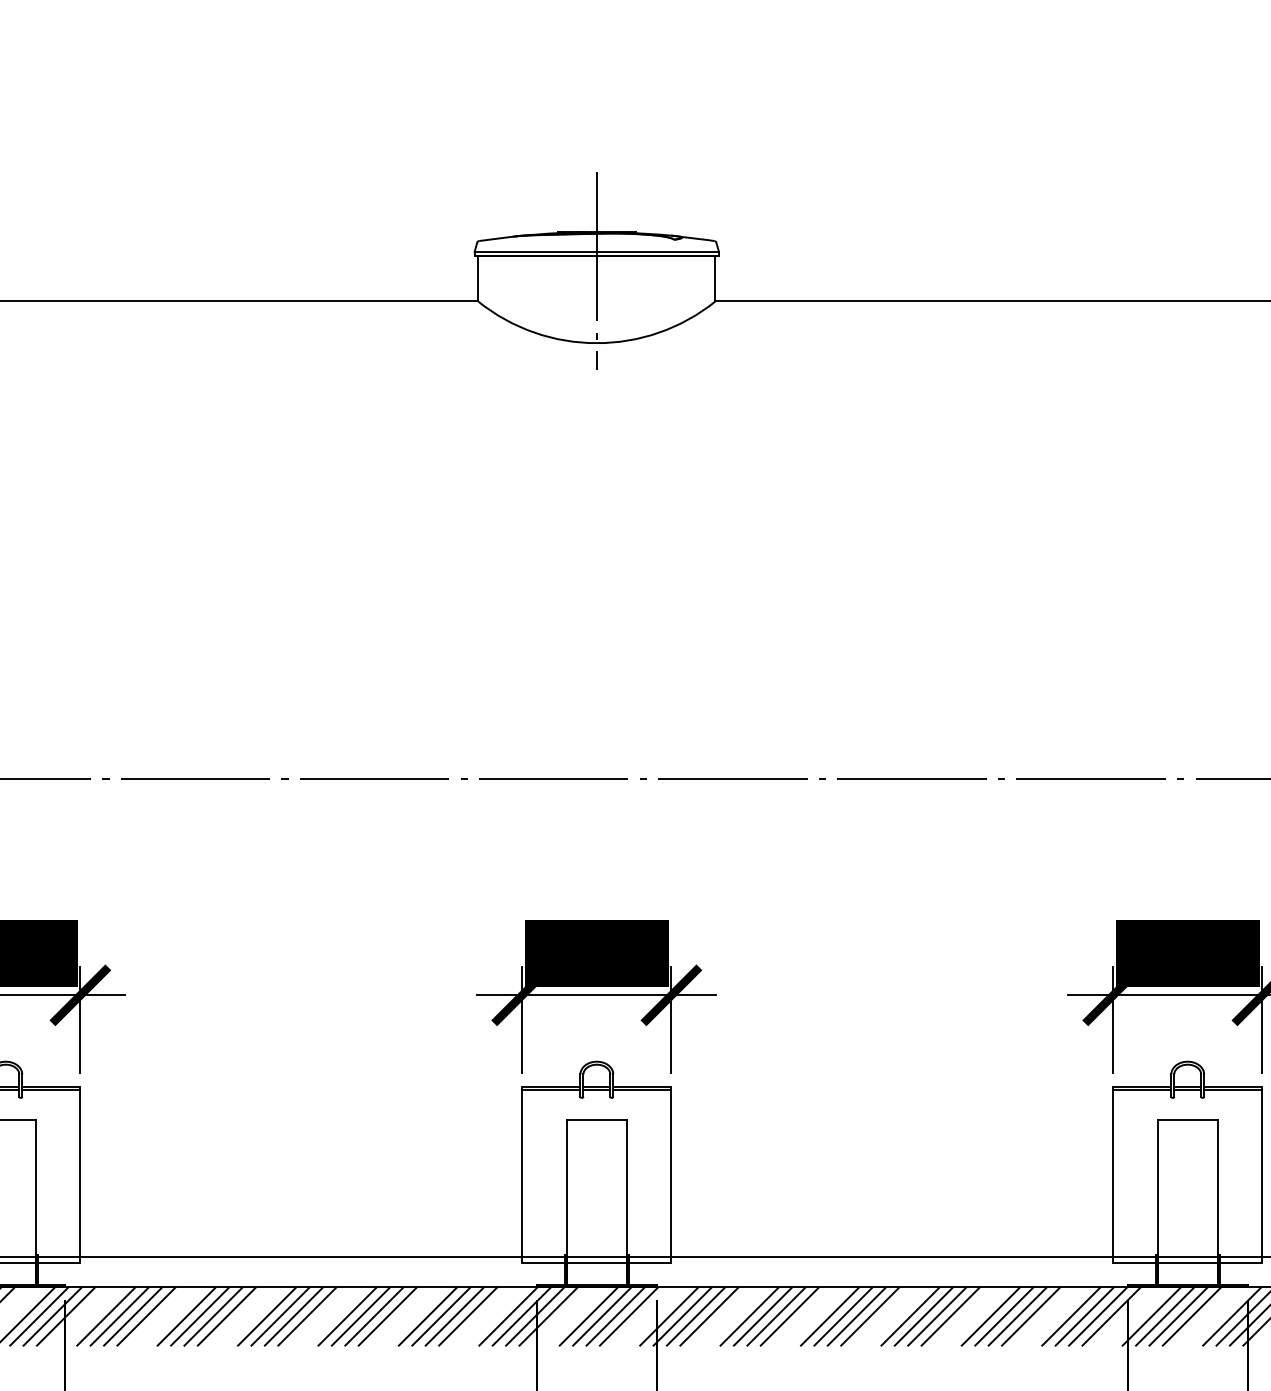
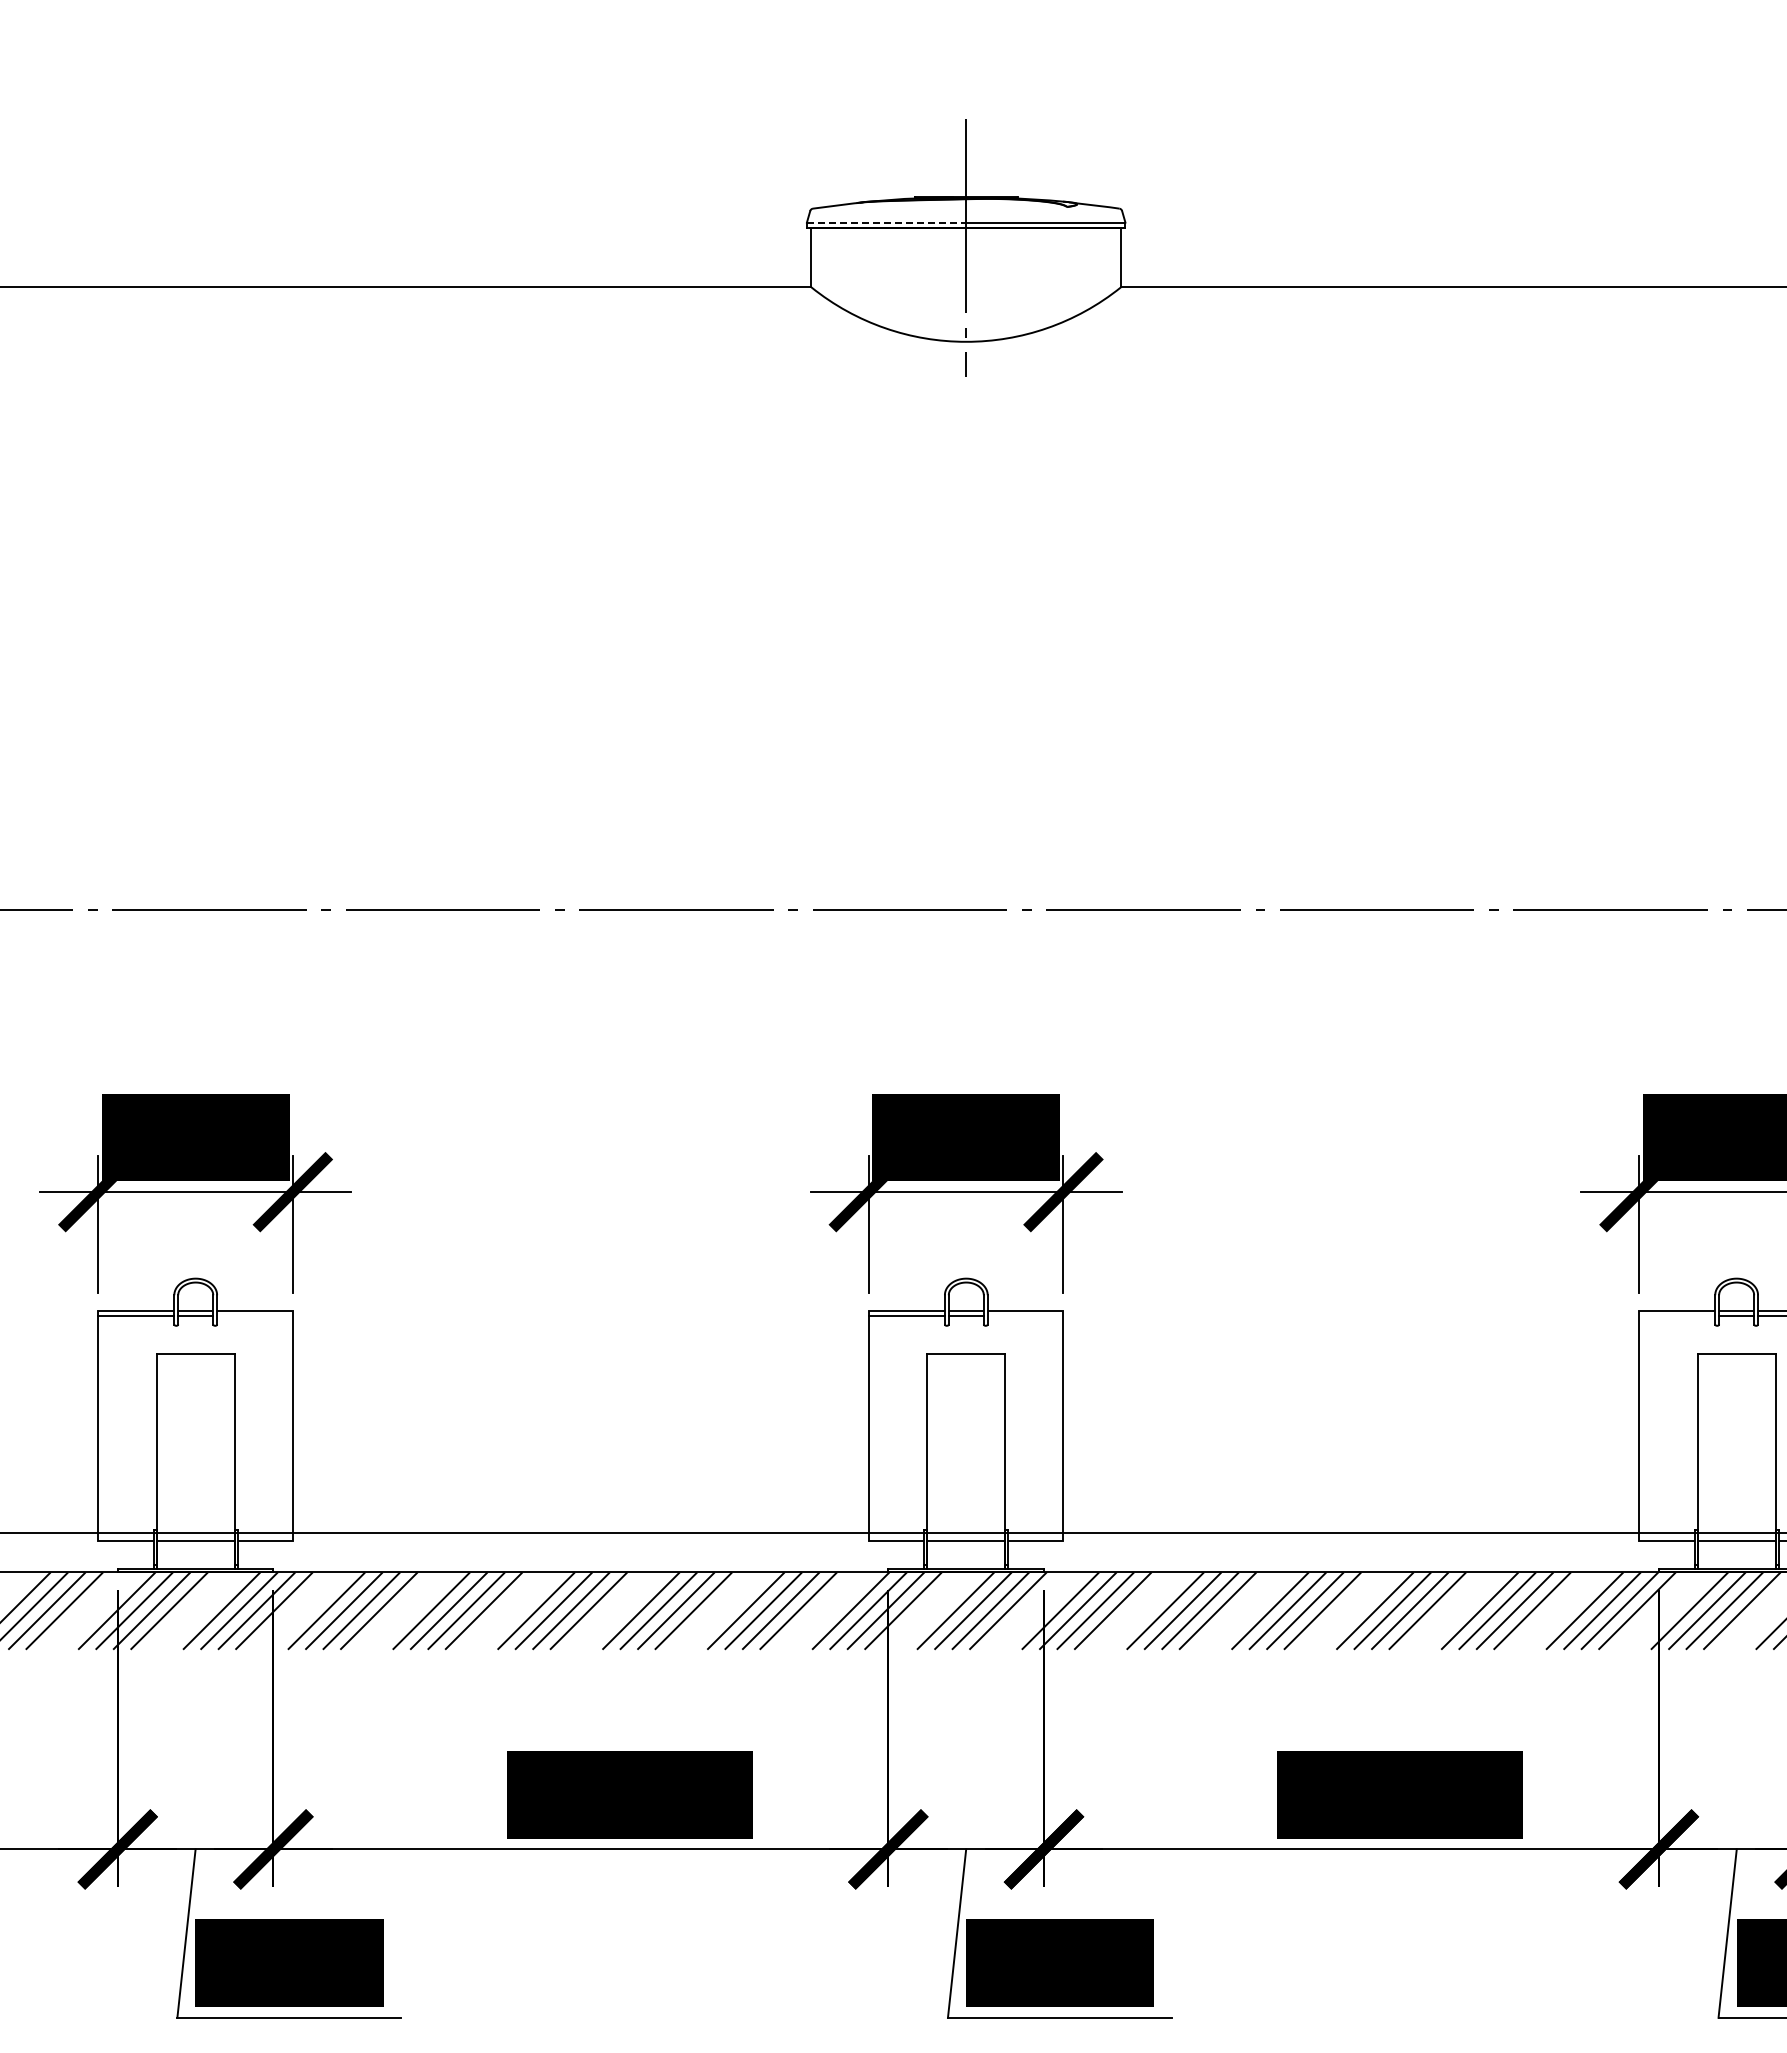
line: (535, 251) -> (886, 222), solid -> dashed
line: (50, 1089) -> (254, 1315), removed
line: (642, 1089) -> (1025, 1315), removed
line: (1142, 1089) -> (1677, 1315), removed

